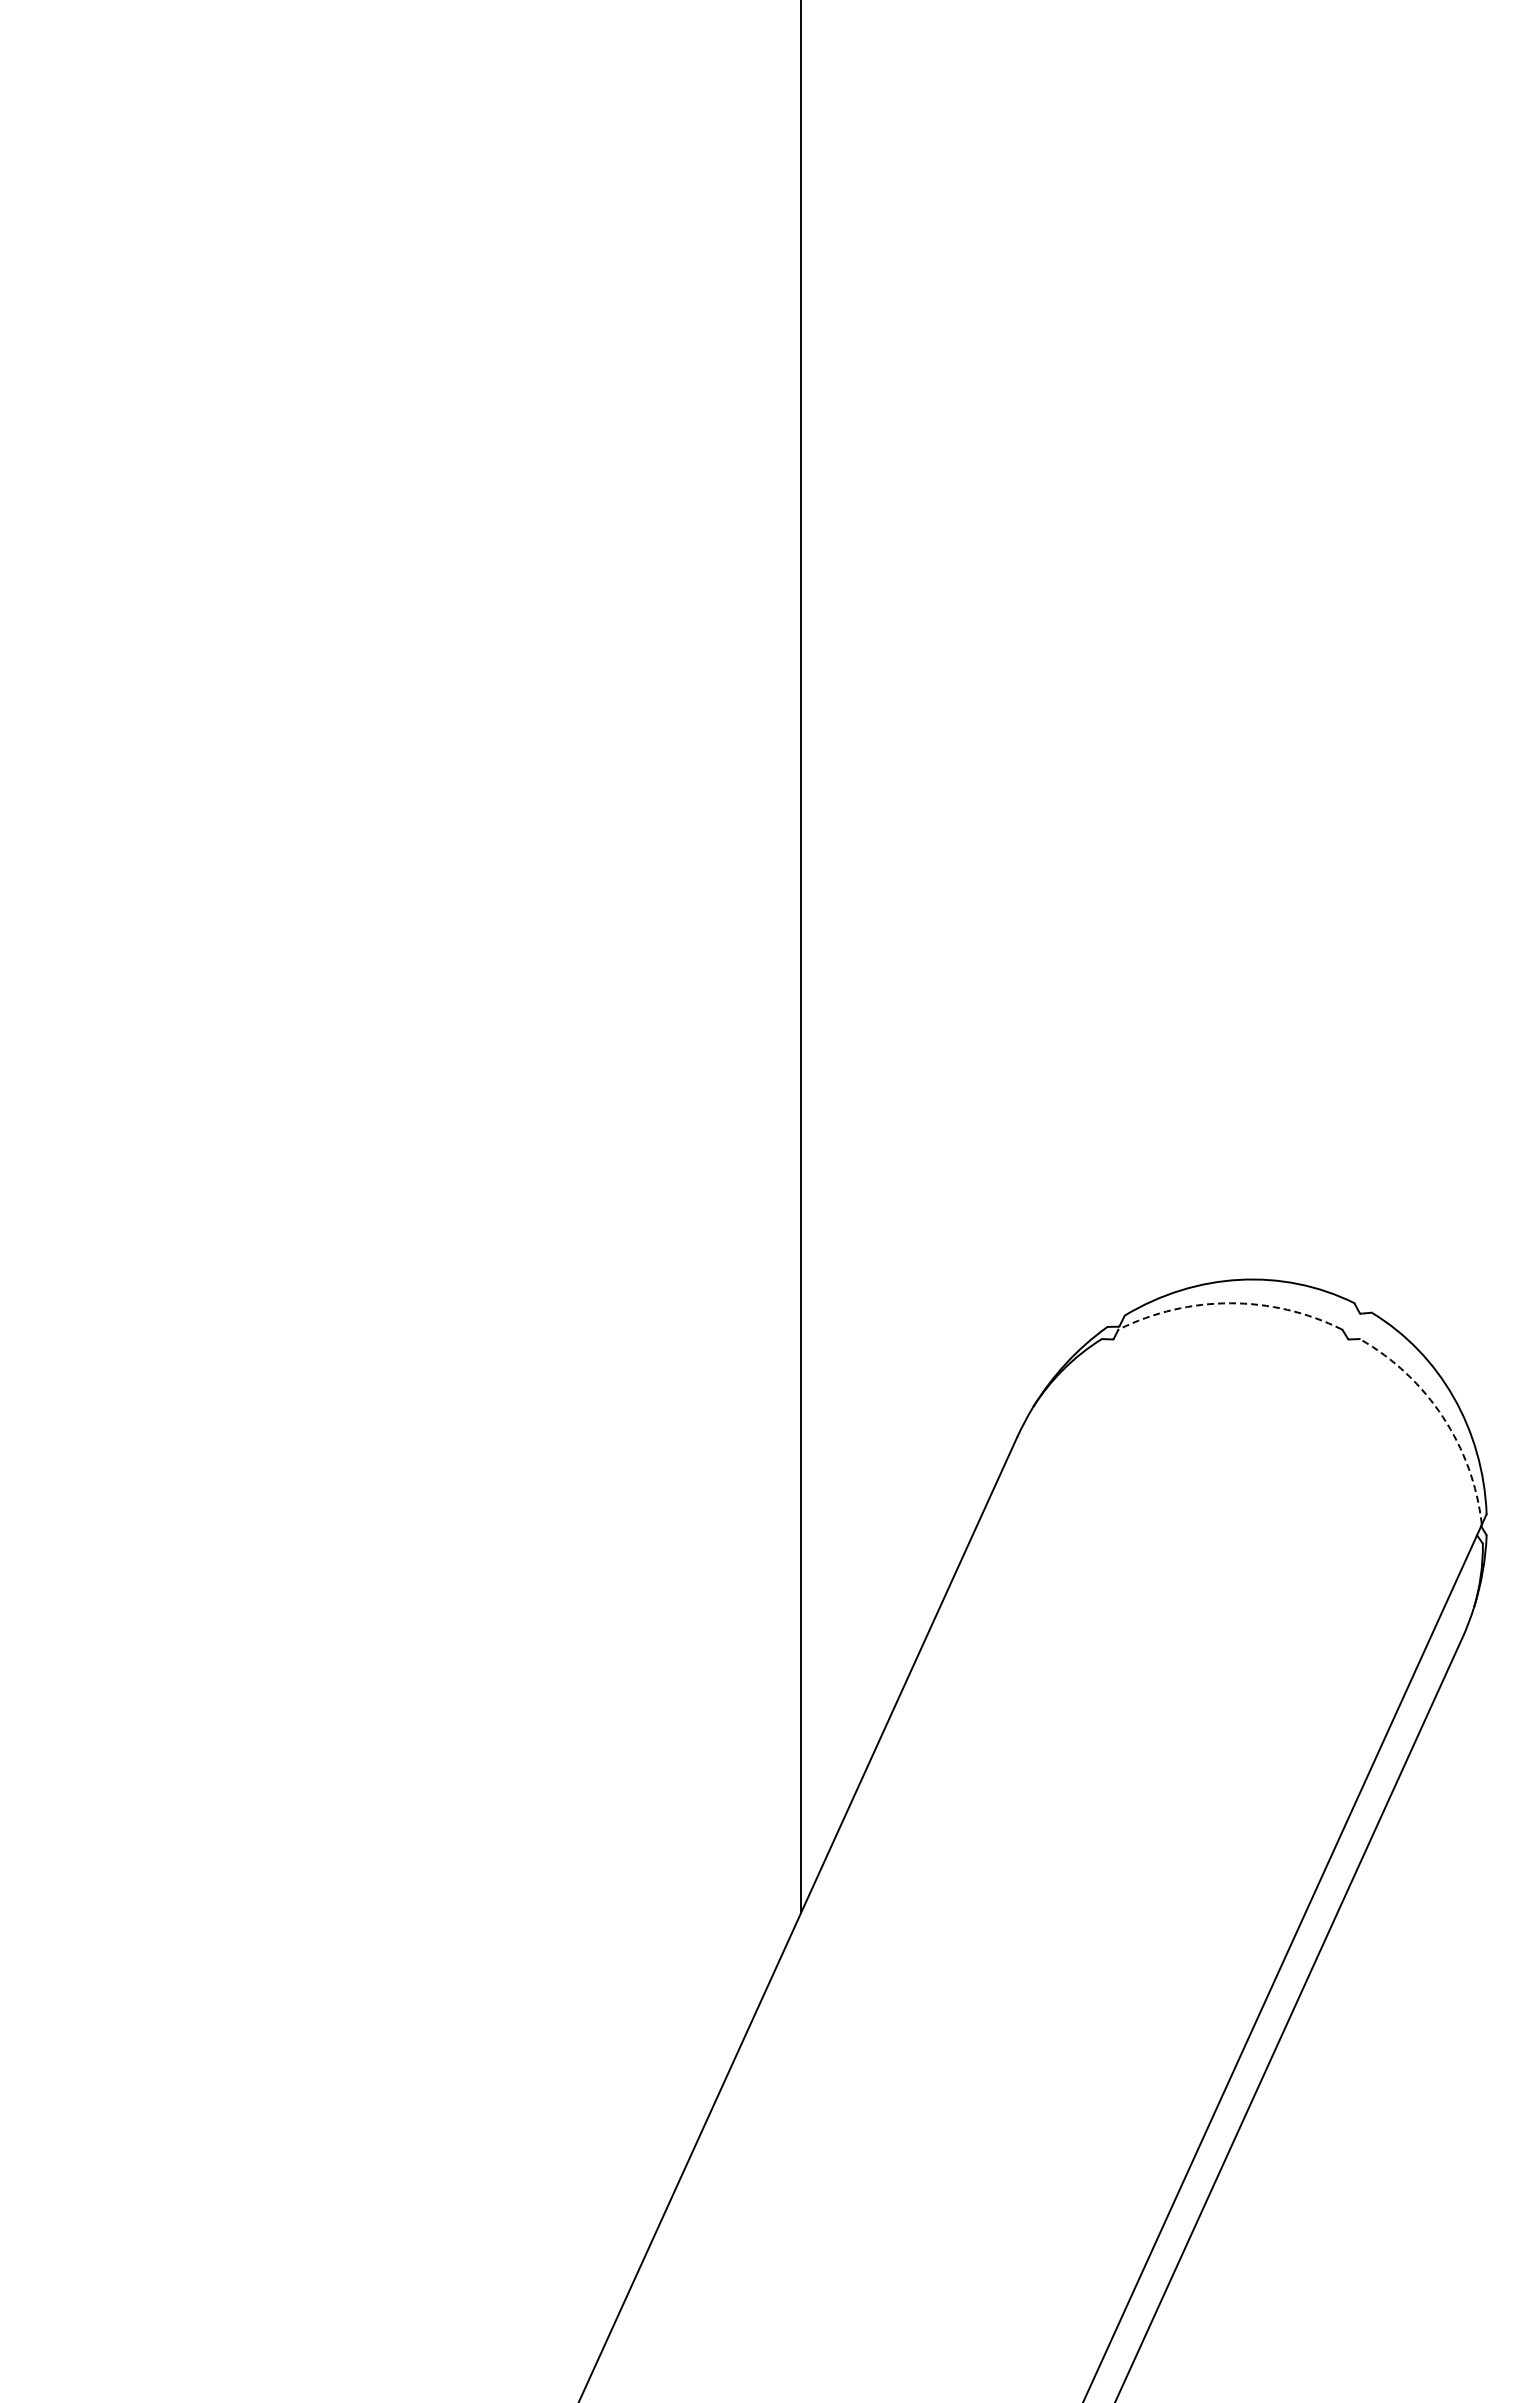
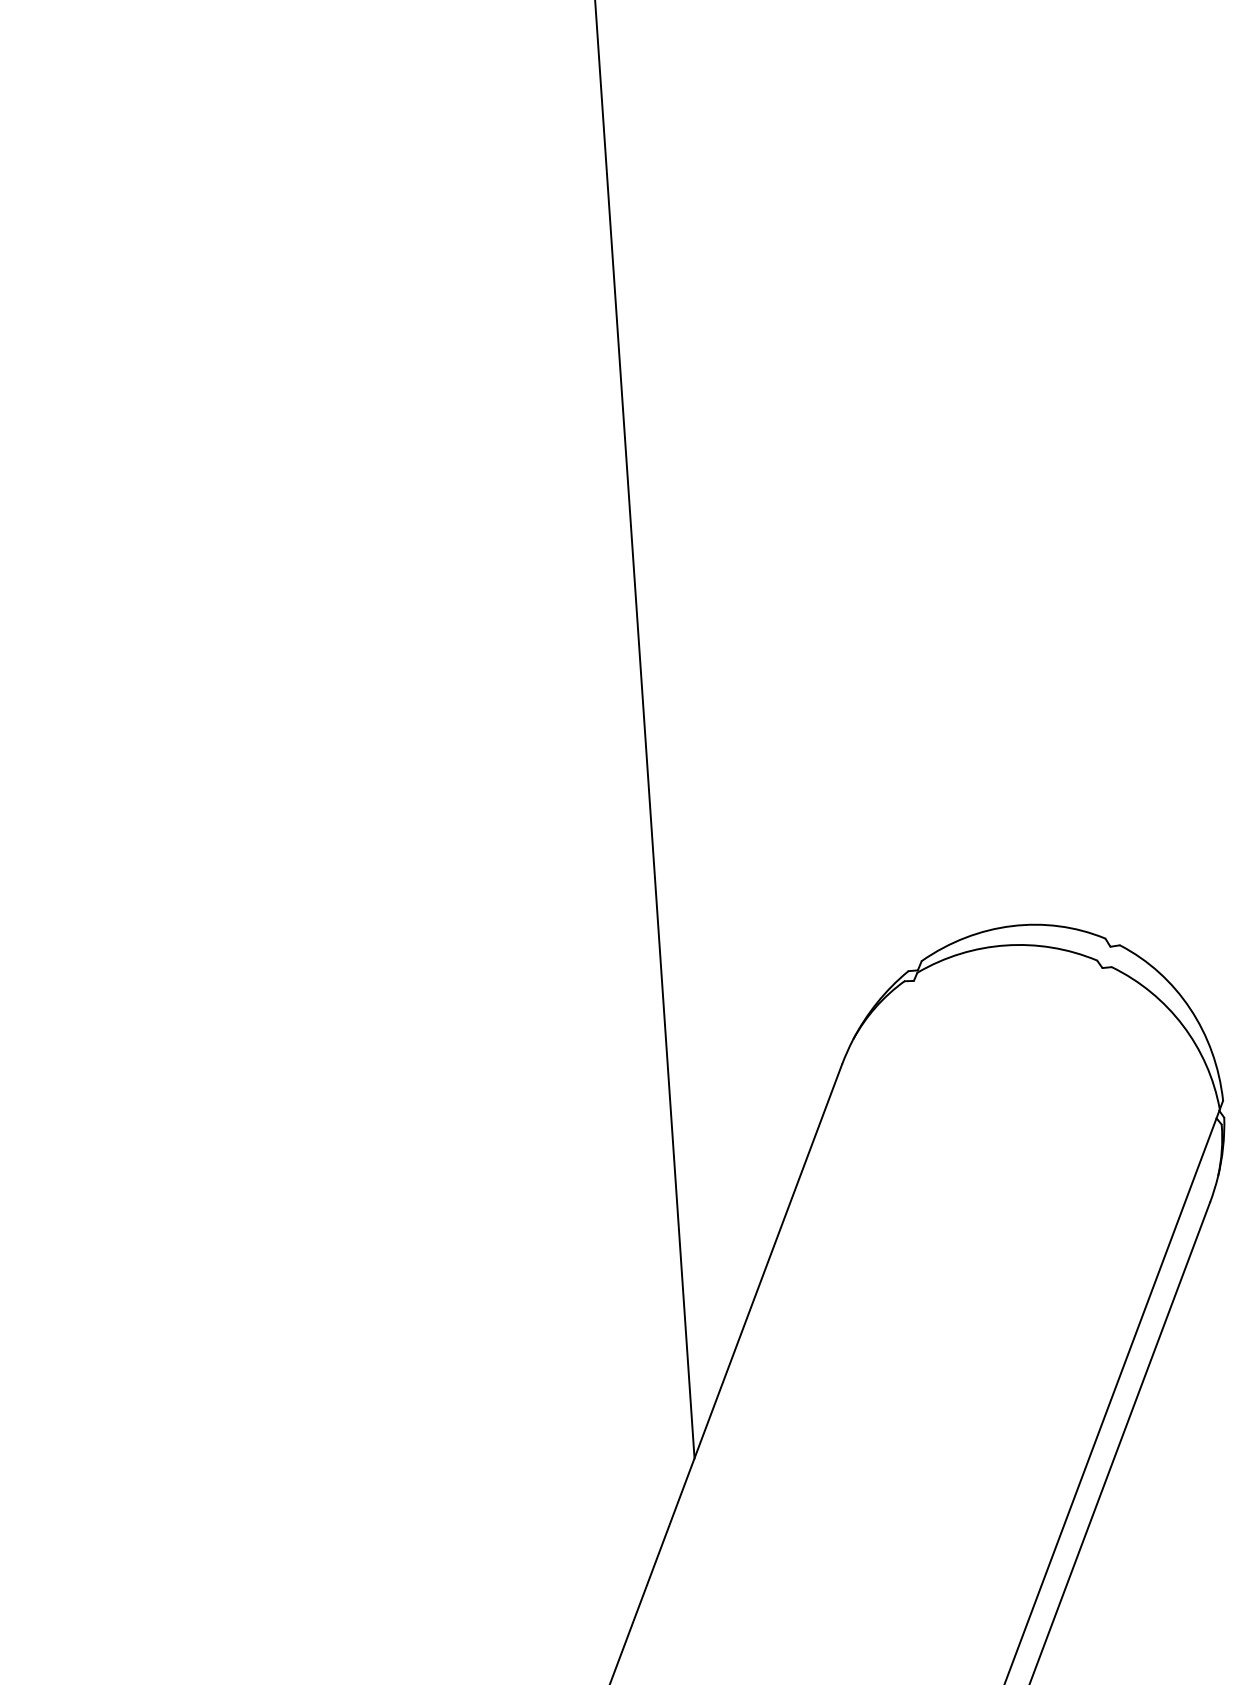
arc: (1230, 1303) -> (1005, 945), dashed -> solid
arc: (1443, 1417) -> (1183, 1025), dashed -> solid

